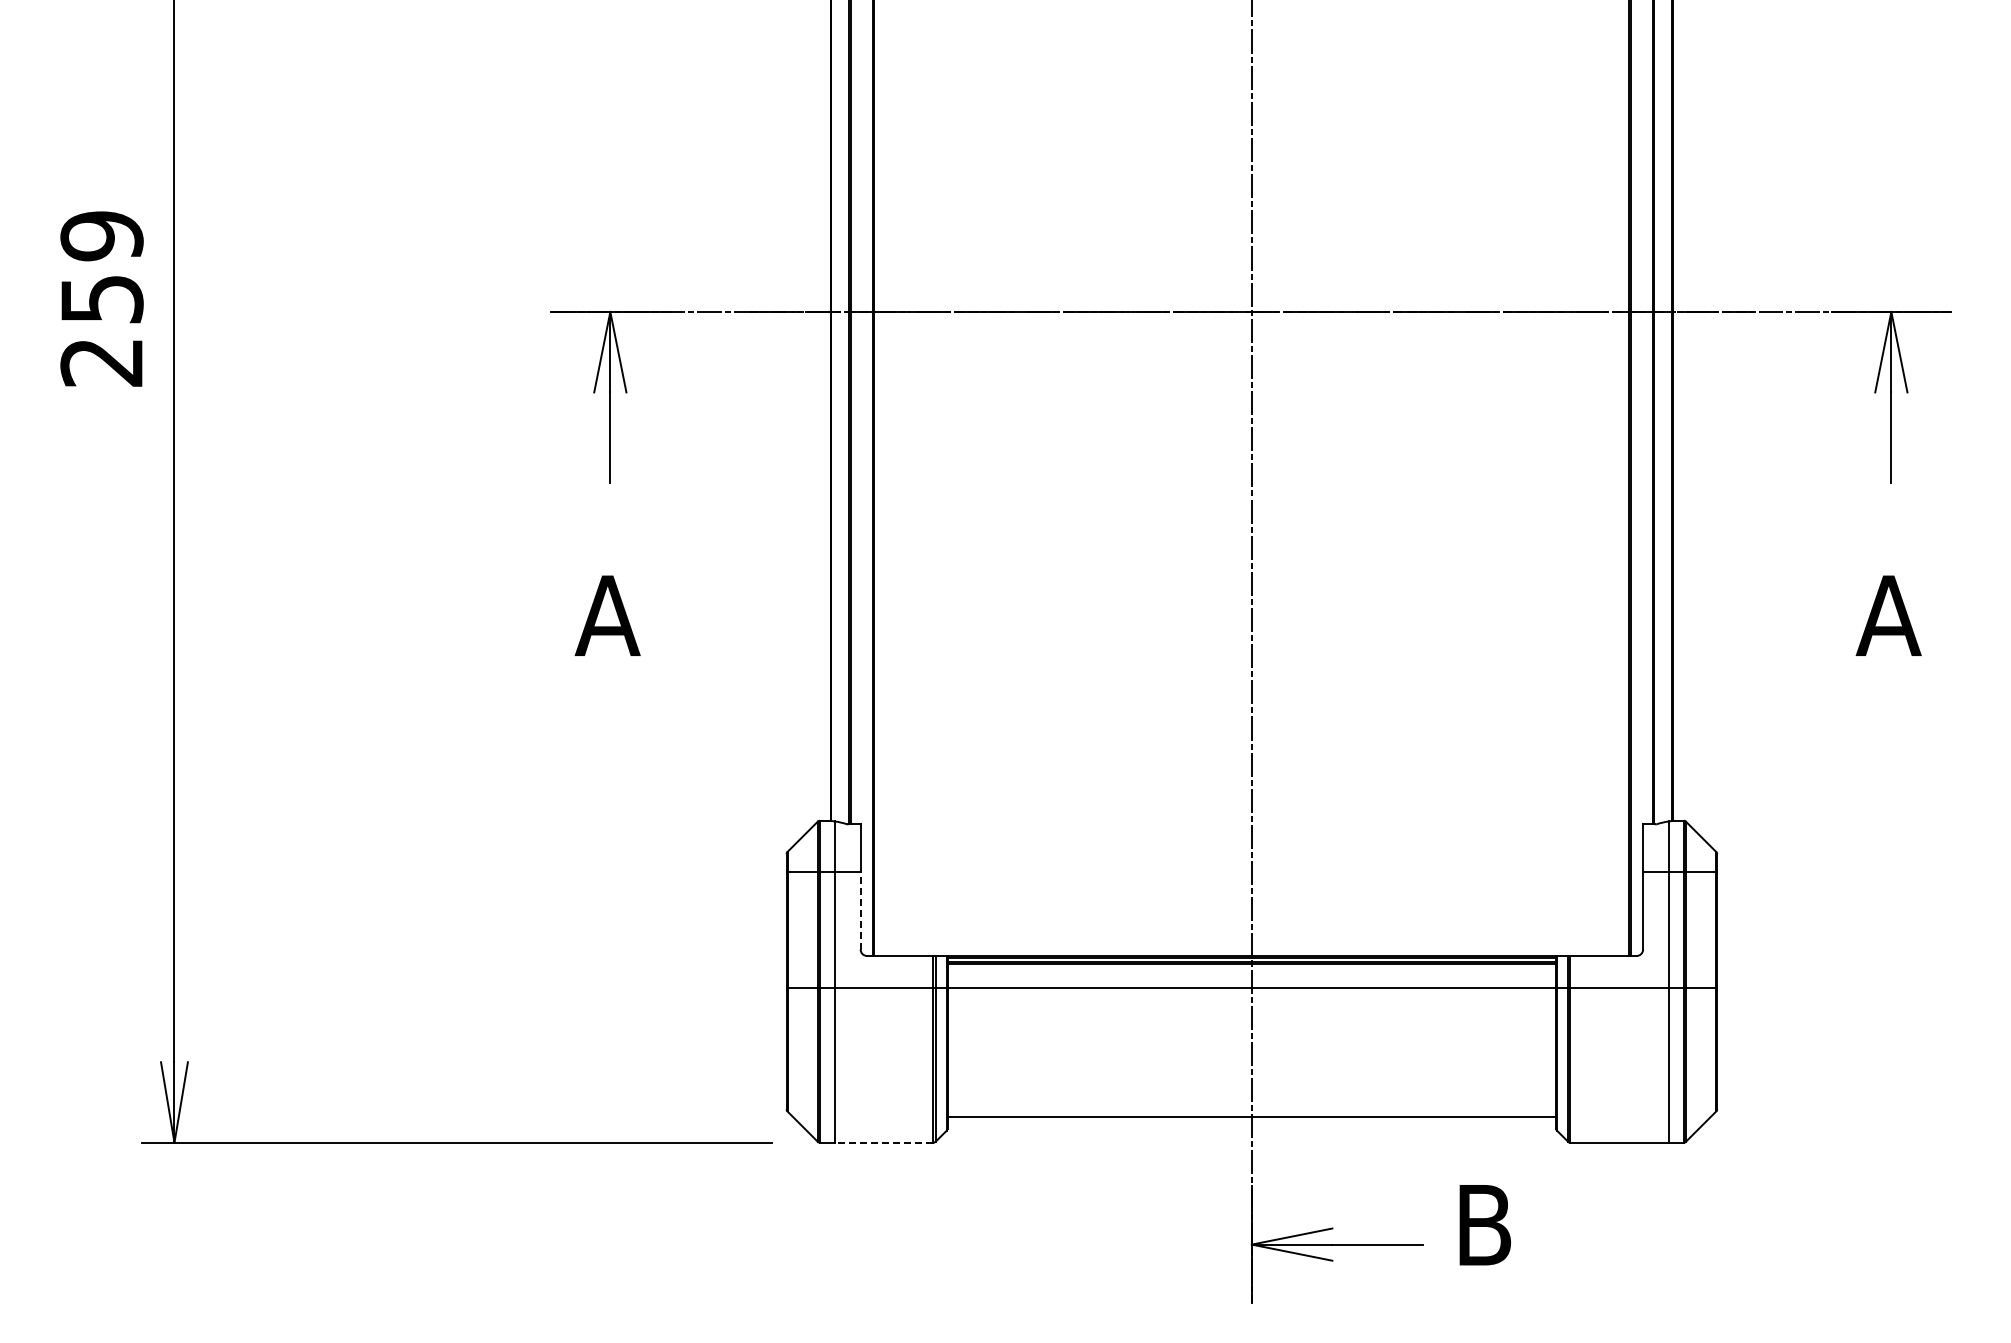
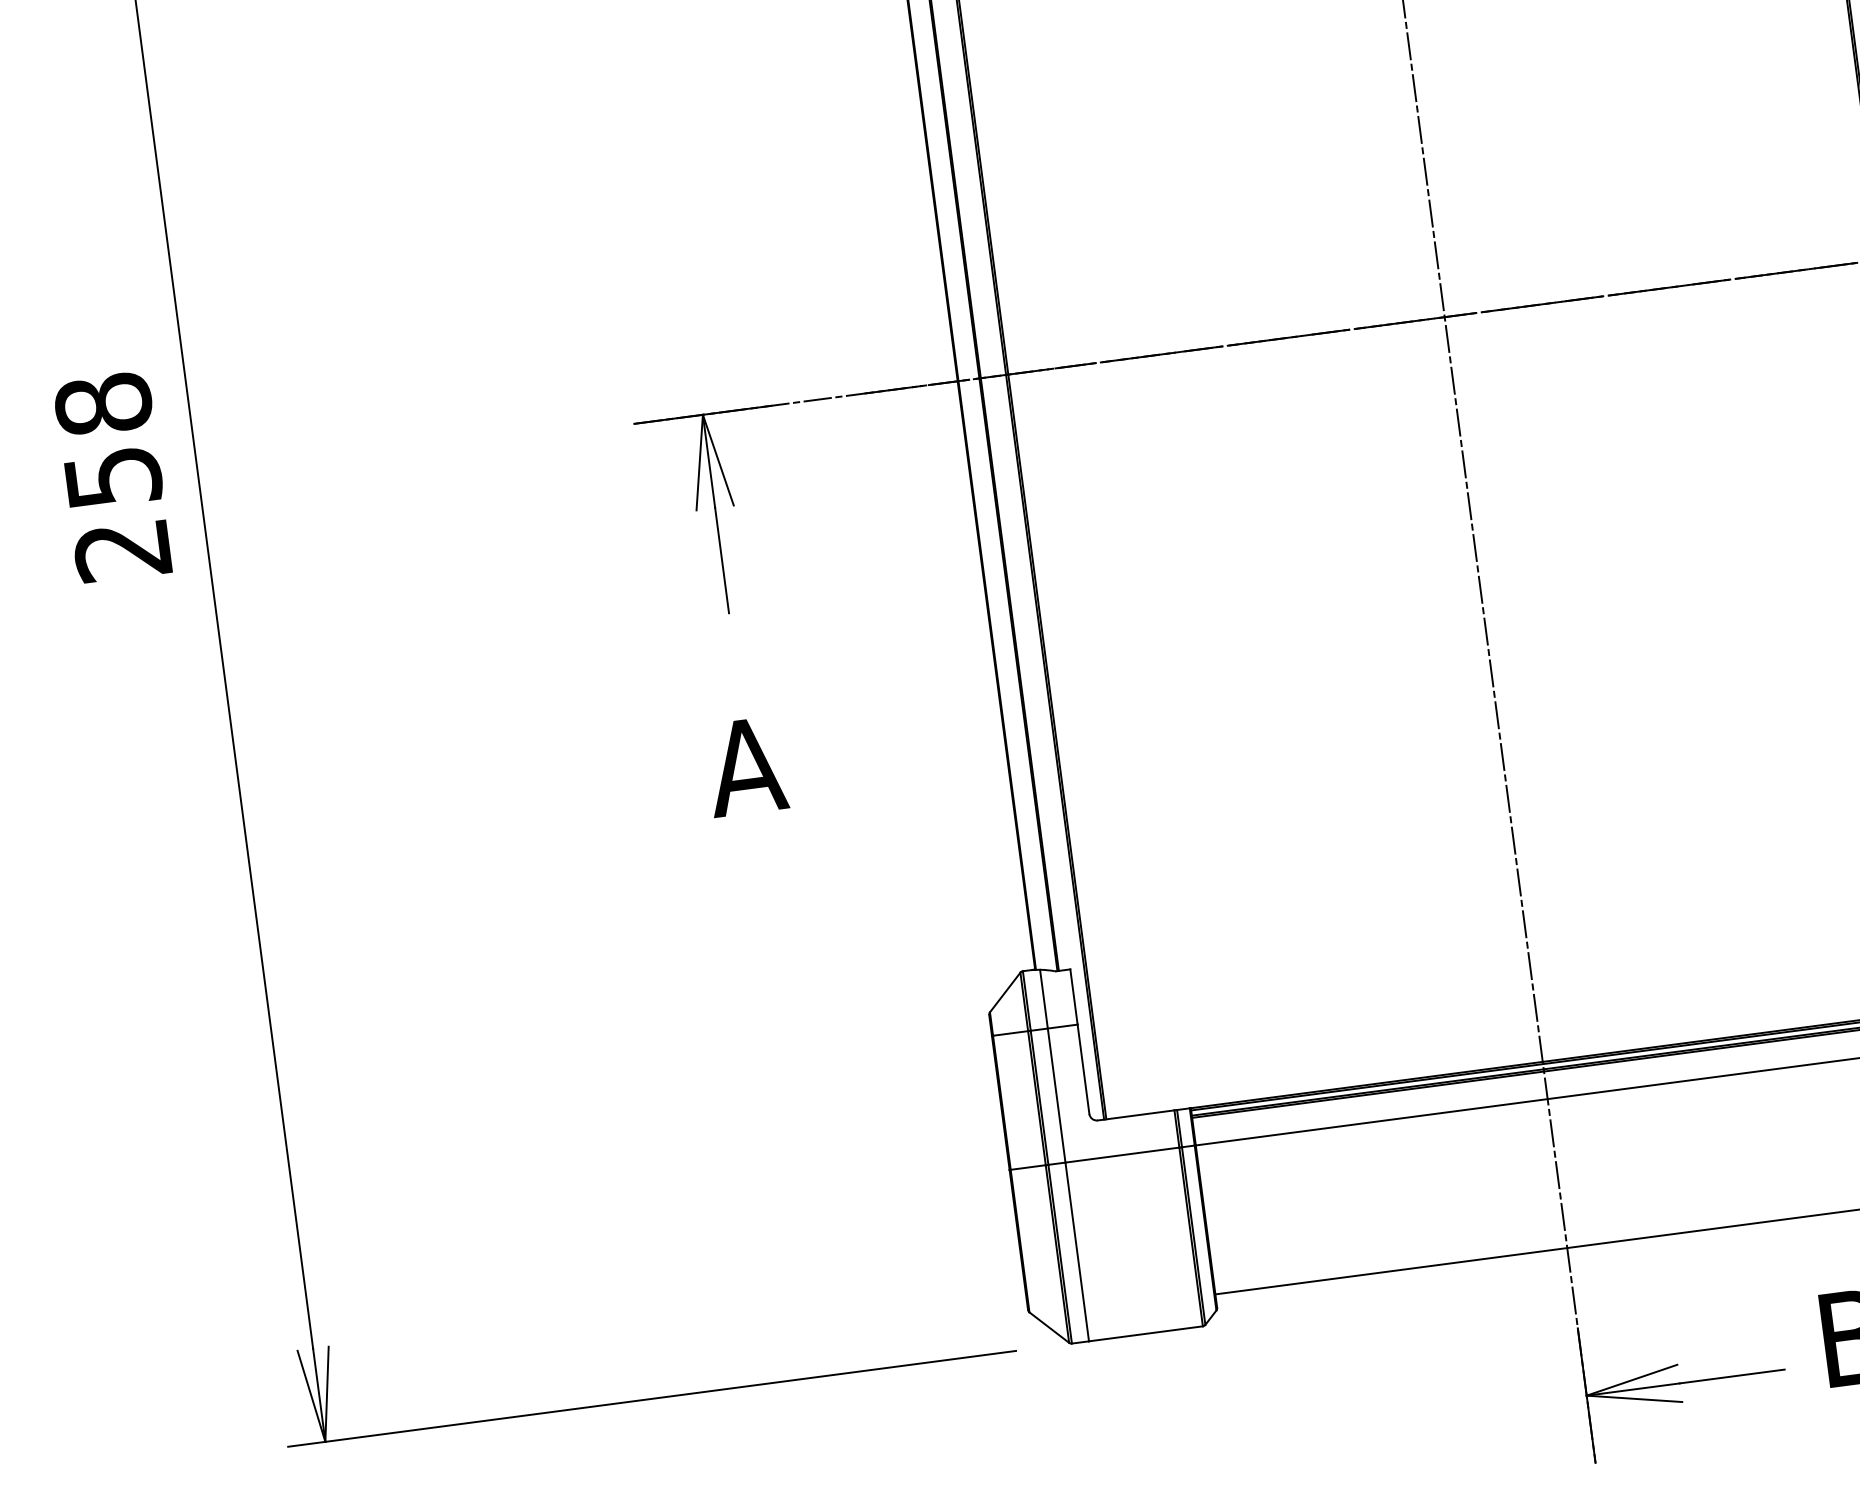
text: (101, 236) -> (103, 405), 259 -> 258
line: (860, 910) -> (1083, 1068), dashed -> solid
line: (883, 1142) -> (1145, 1333), dashed -> solid

